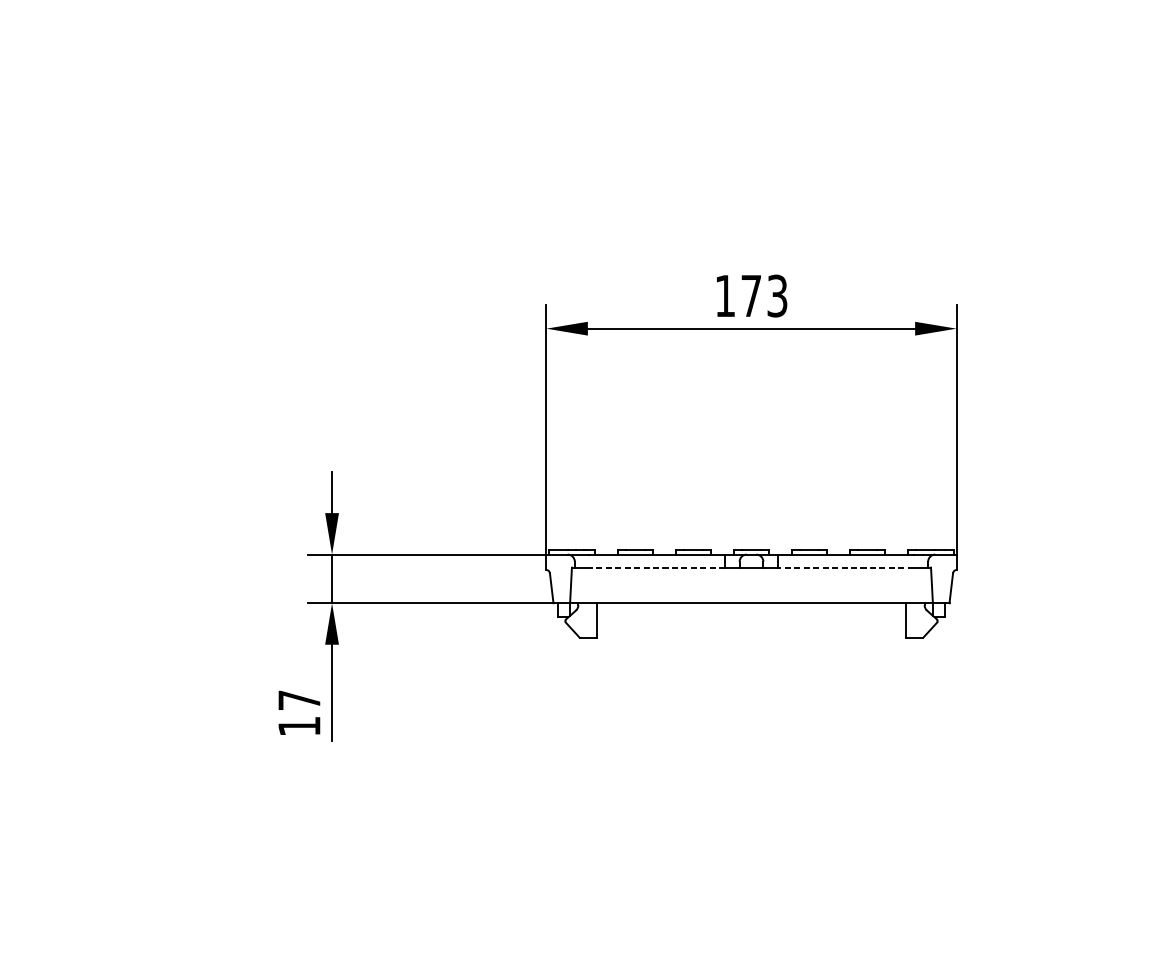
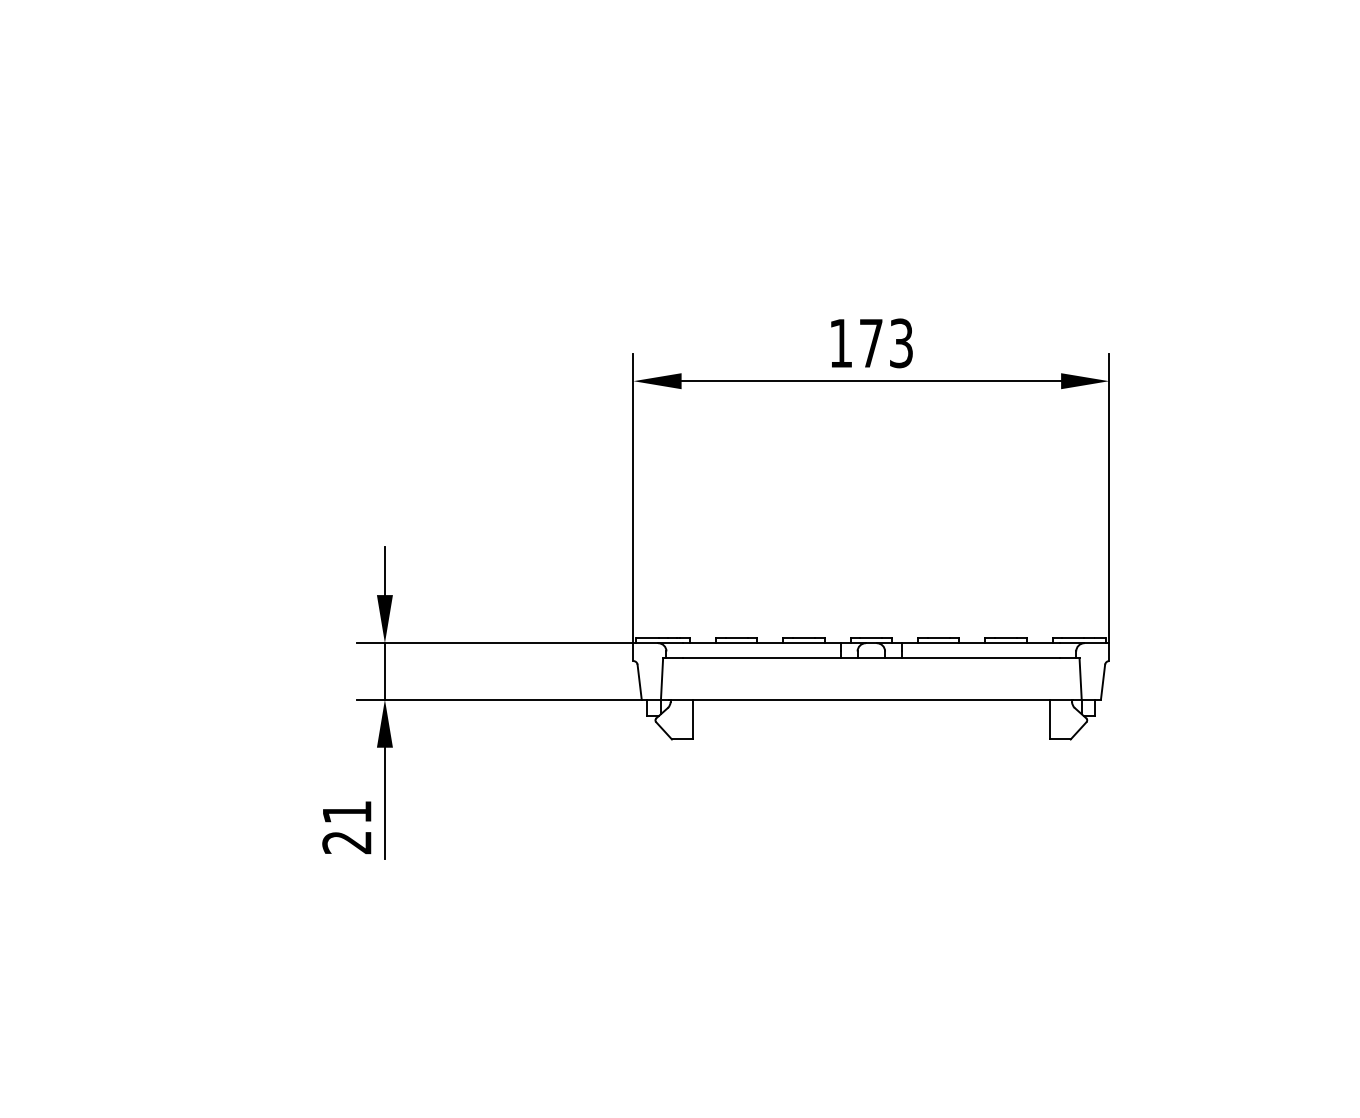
line: (656, 567) -> (761, 658), dashed -> solid
line: (845, 567) -> (980, 658), dashed -> solid
text: (298, 713) -> (346, 827), 17 -> 21

